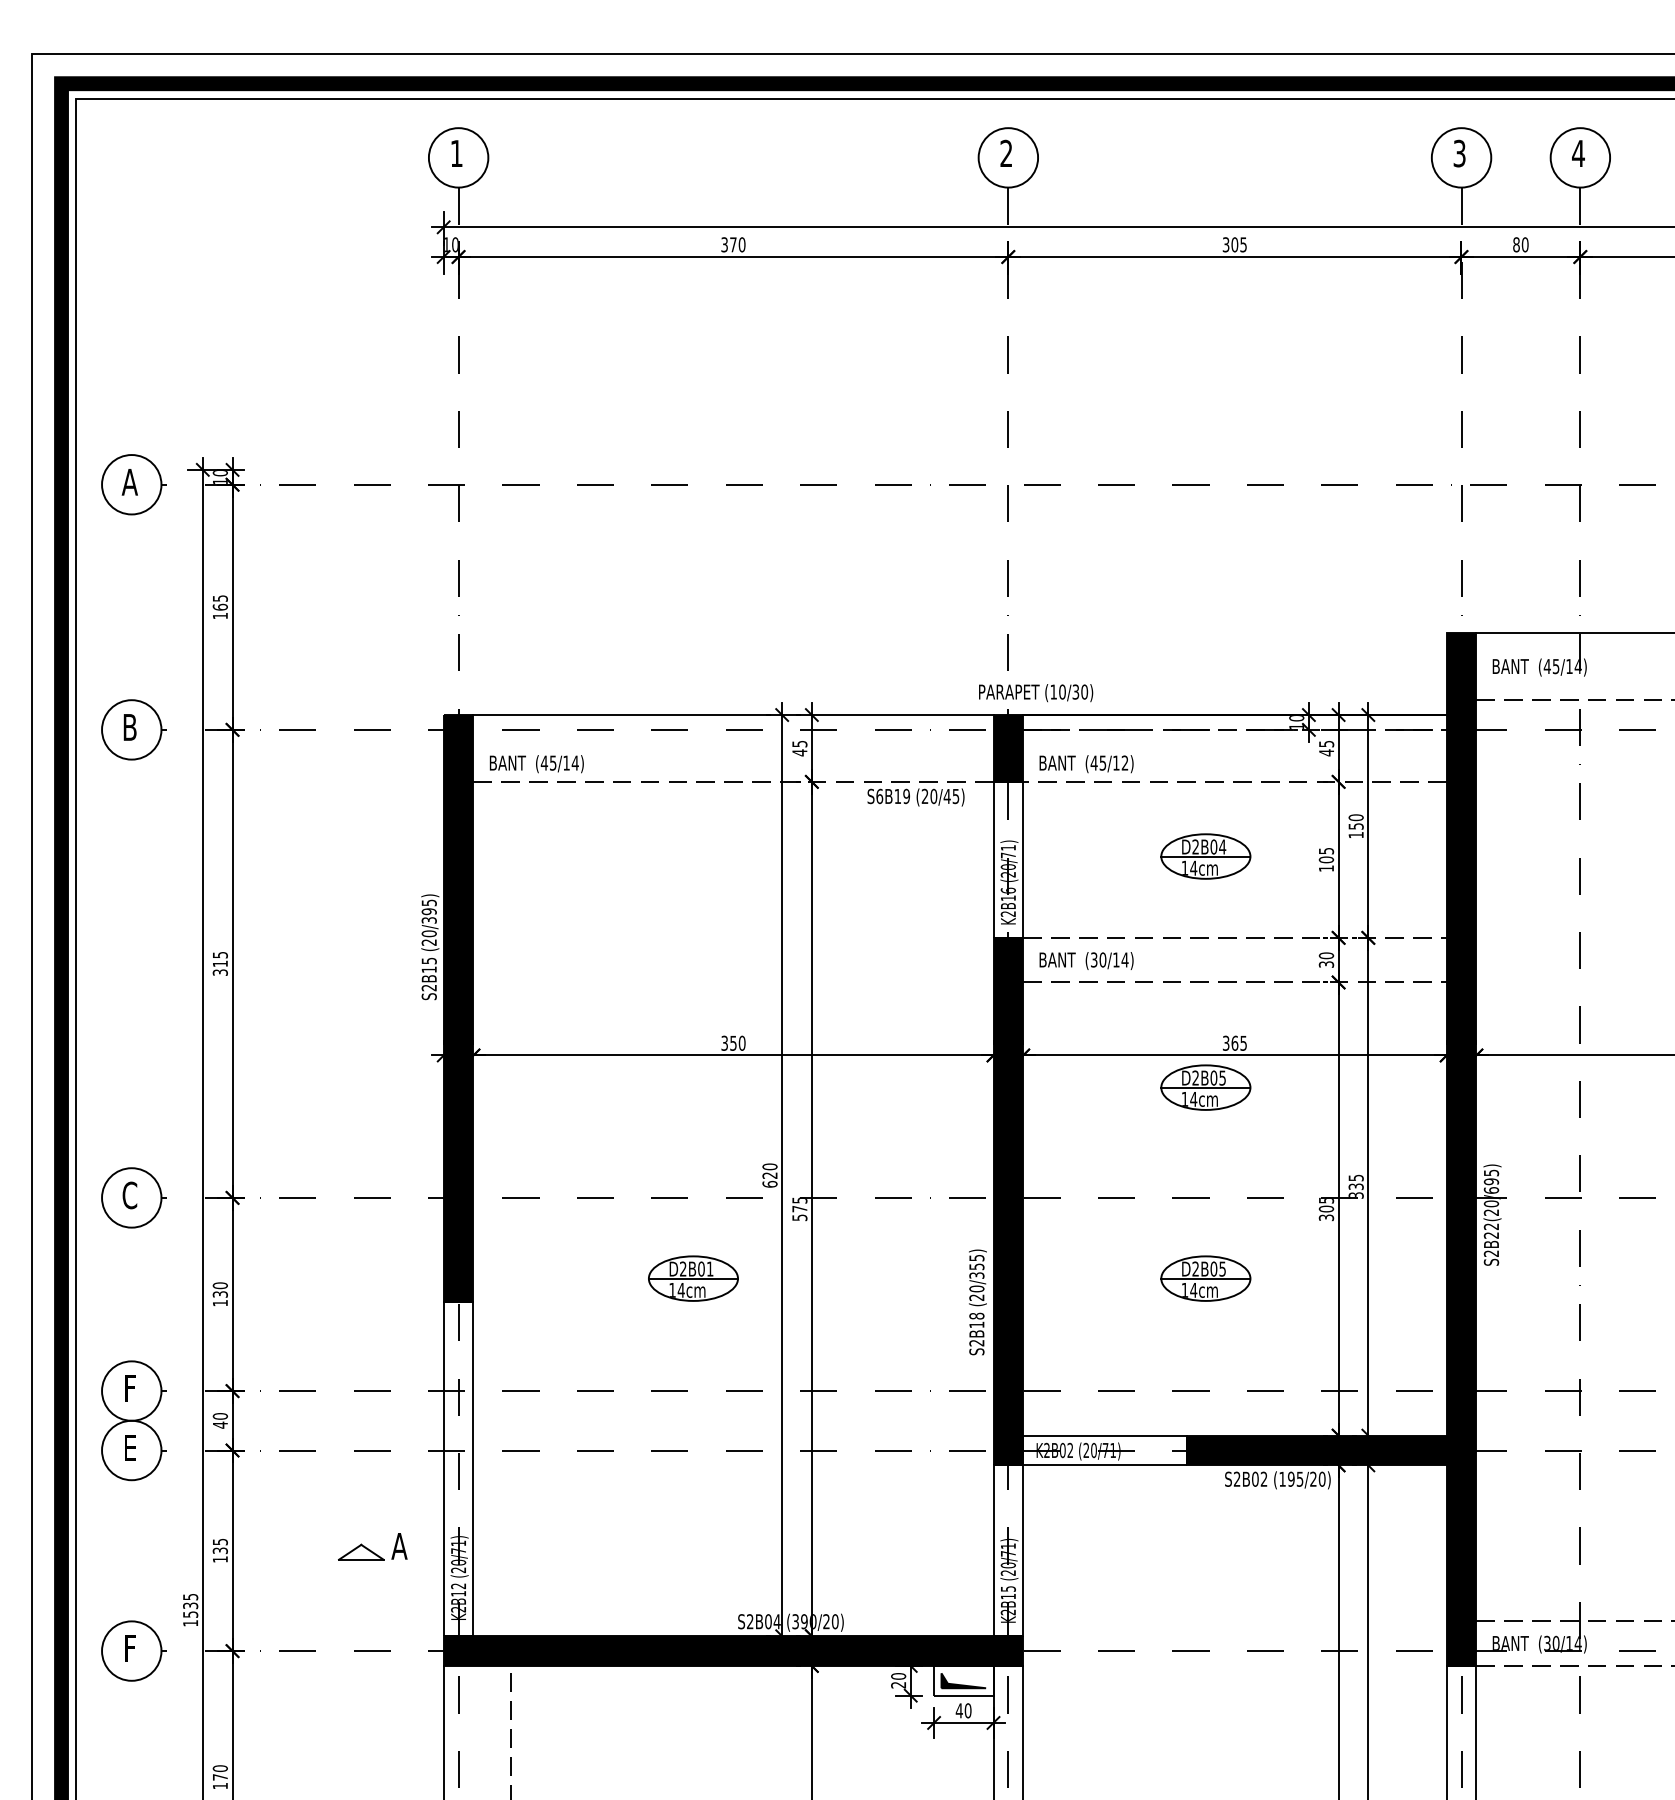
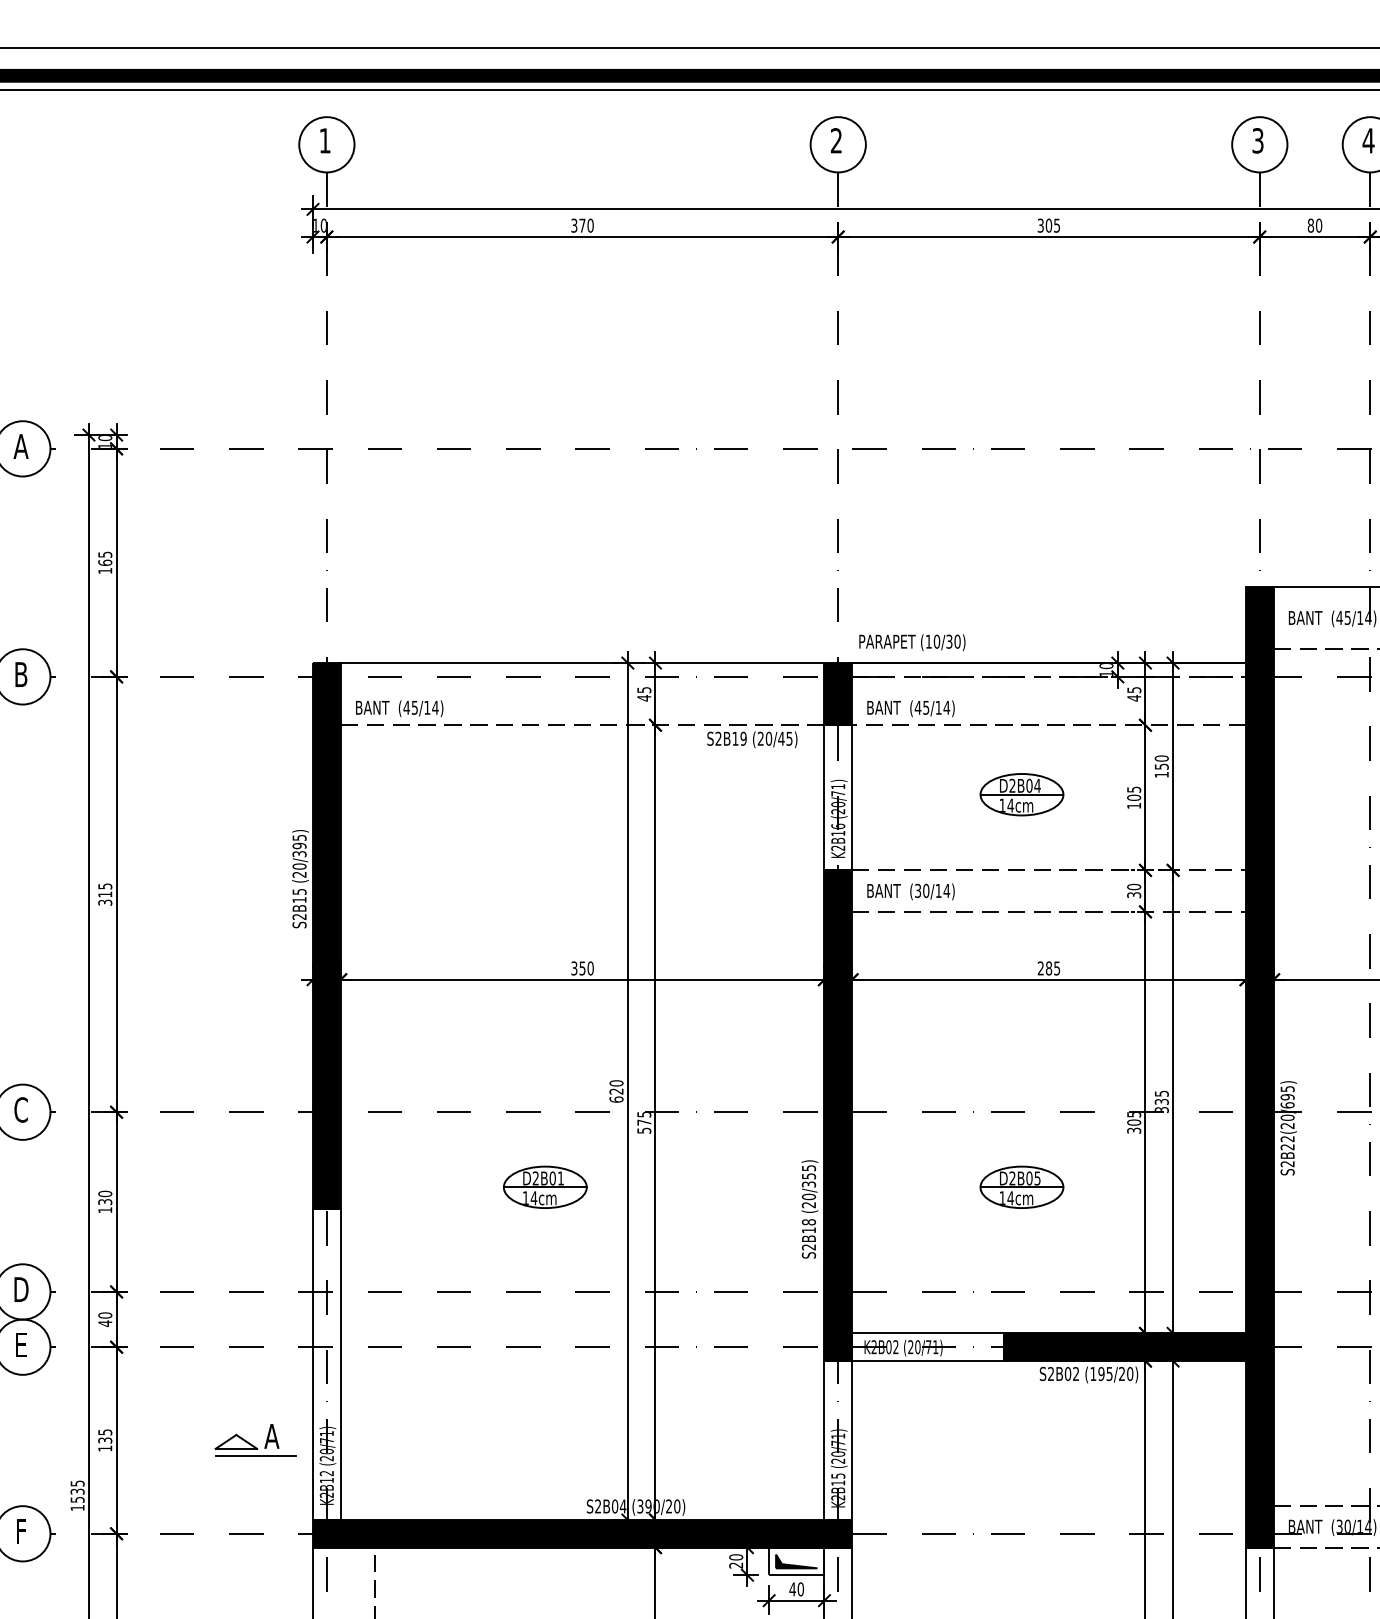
text: (1036, 693) -> (912, 643), moved
text: (1124, 762) -> (946, 707), (45/12) -> (45/14)
text: (879, 796) -> (718, 738), S6B19 -> S2B19
text: (1230, 1042) -> (1044, 967), 365 -> 285
part: (1205, 1087) -> (1021, 1009), removed
text: (129, 1388) -> (20, 1289), F -> D
line: (382, 1567) -> (256, 1456), added

